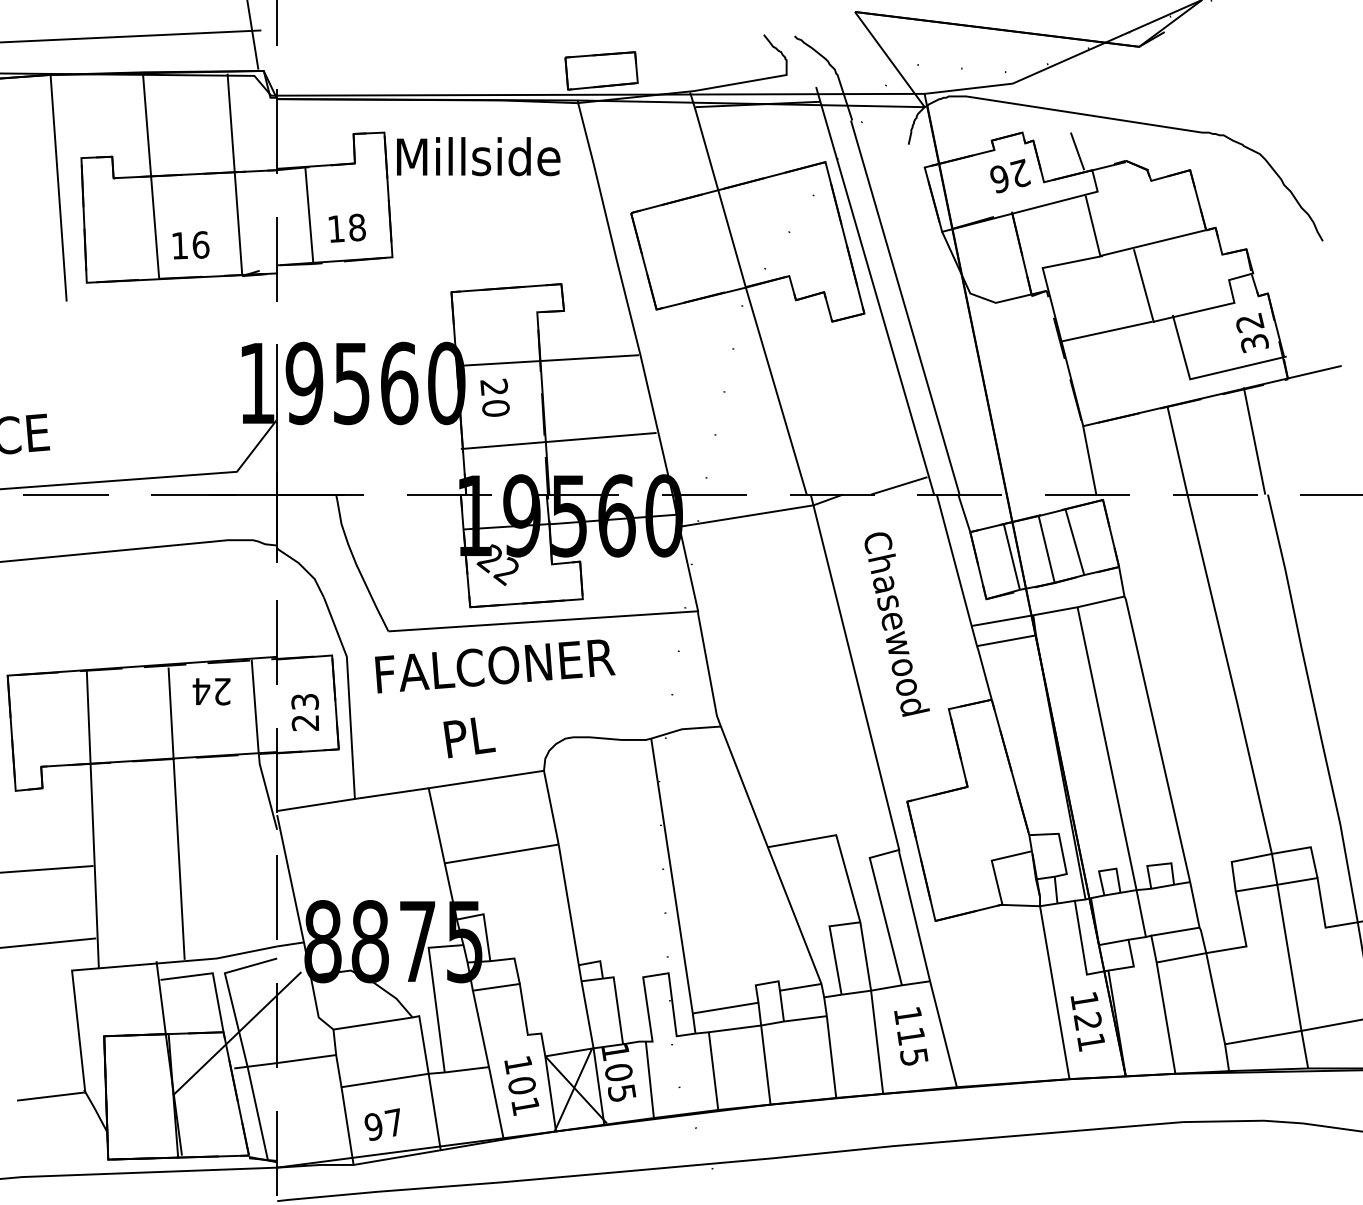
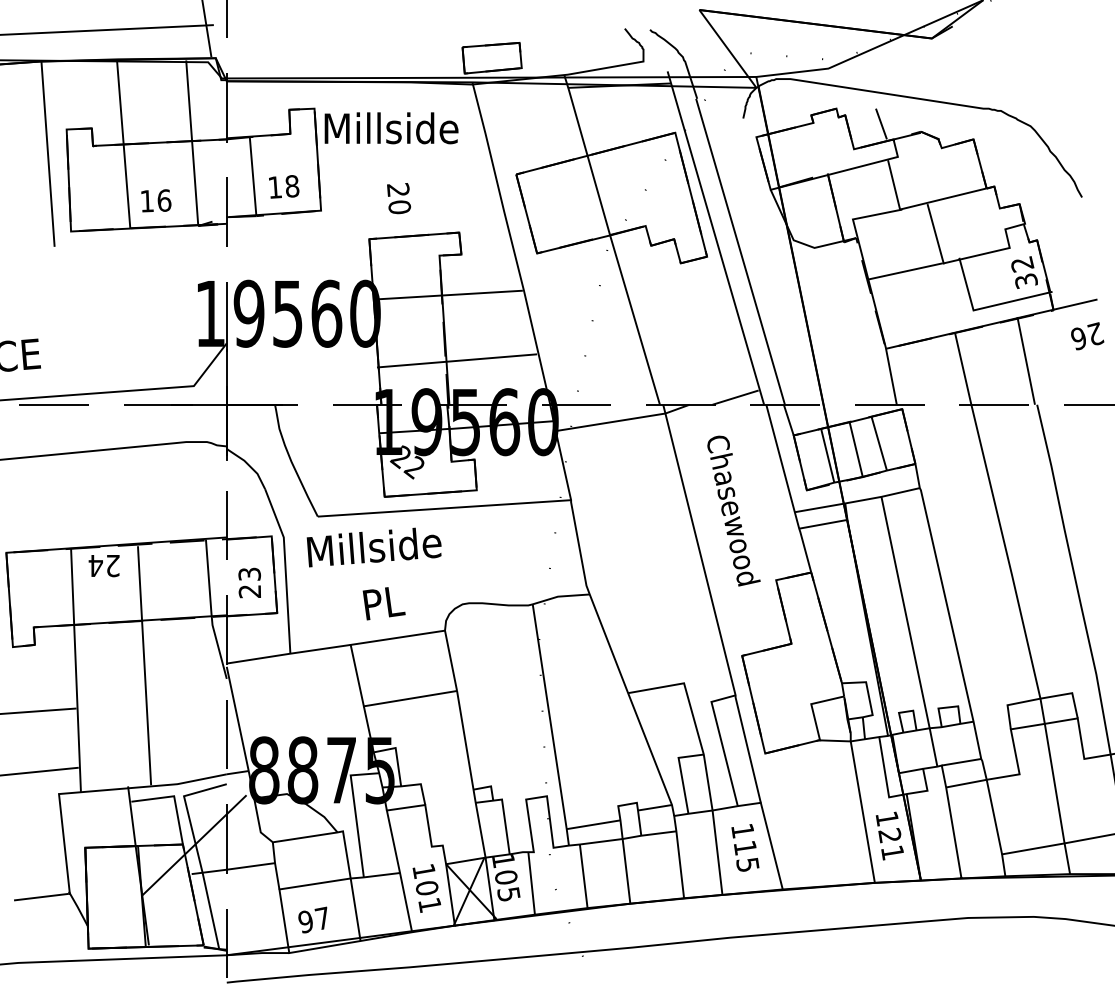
text: (1010, 176) -> (1087, 336), moved
text: (495, 397) -> (399, 198), moved
text: (496, 665) -> (406, 544), FALCONER -> Millside
text: (210, 692) -> (103, 566), moved

